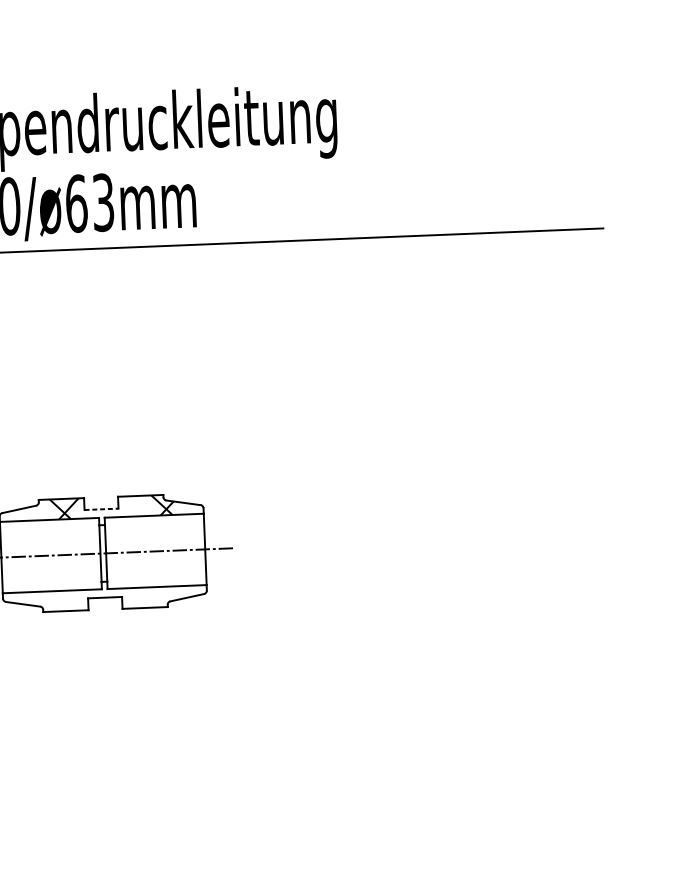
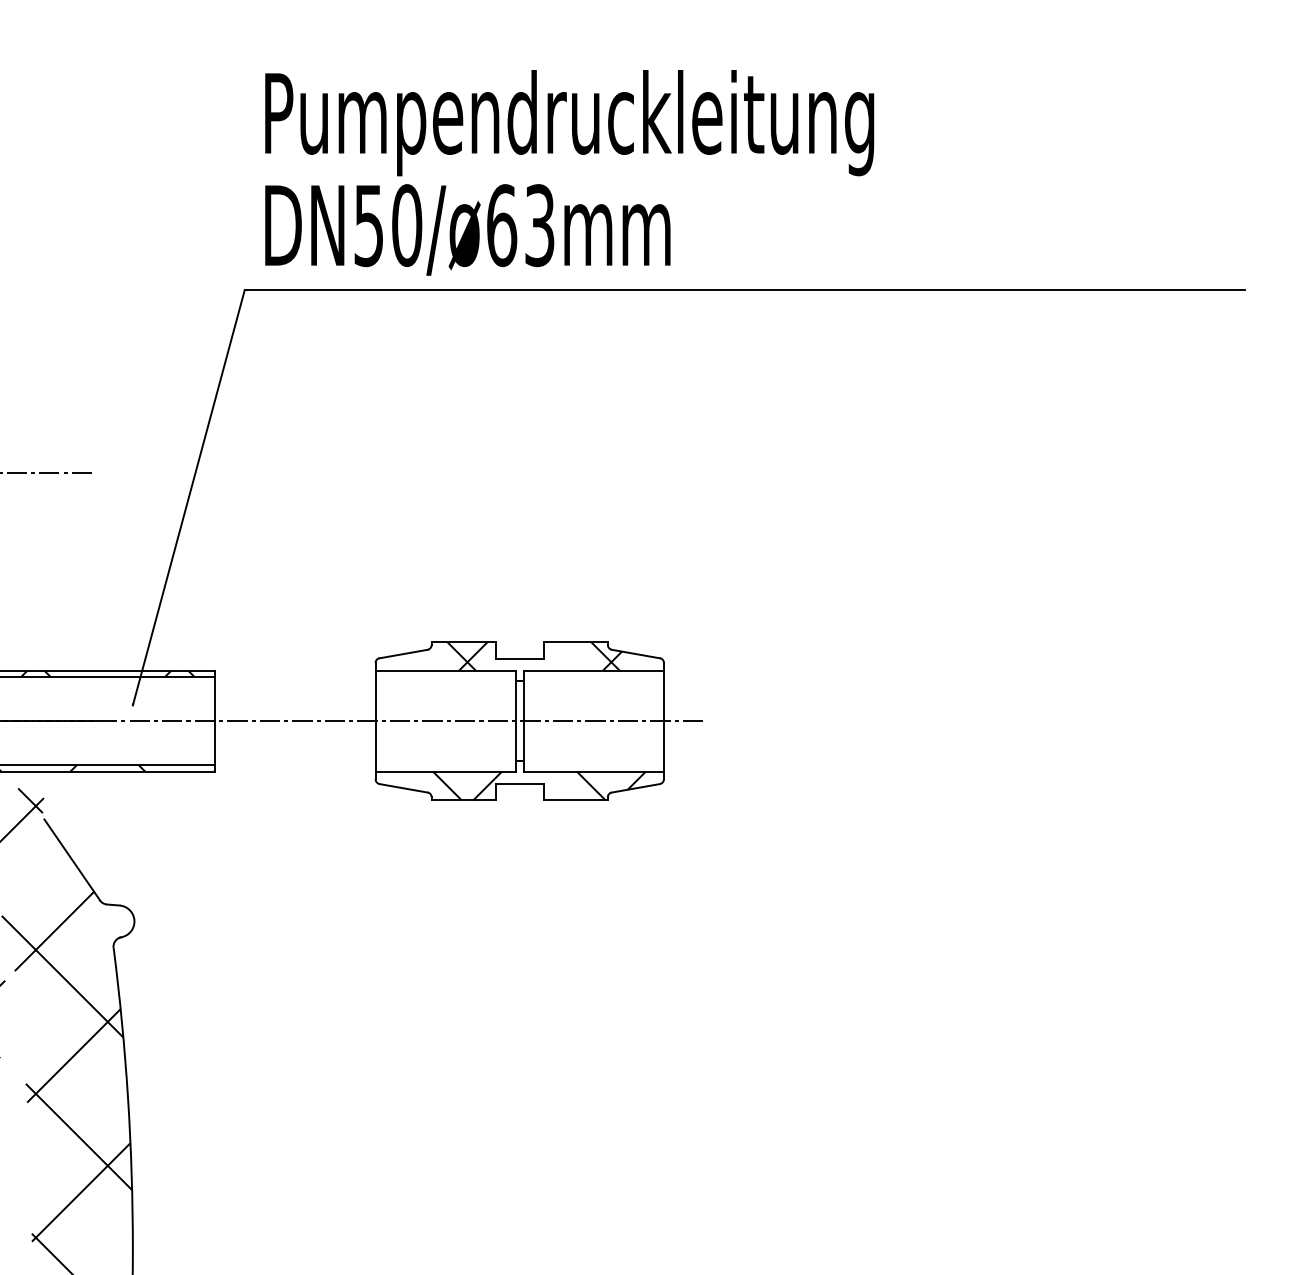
line: (102, 509) -> (520, 658), dashed -> solid
hatch: (118, 598) -> (538, 785), added

